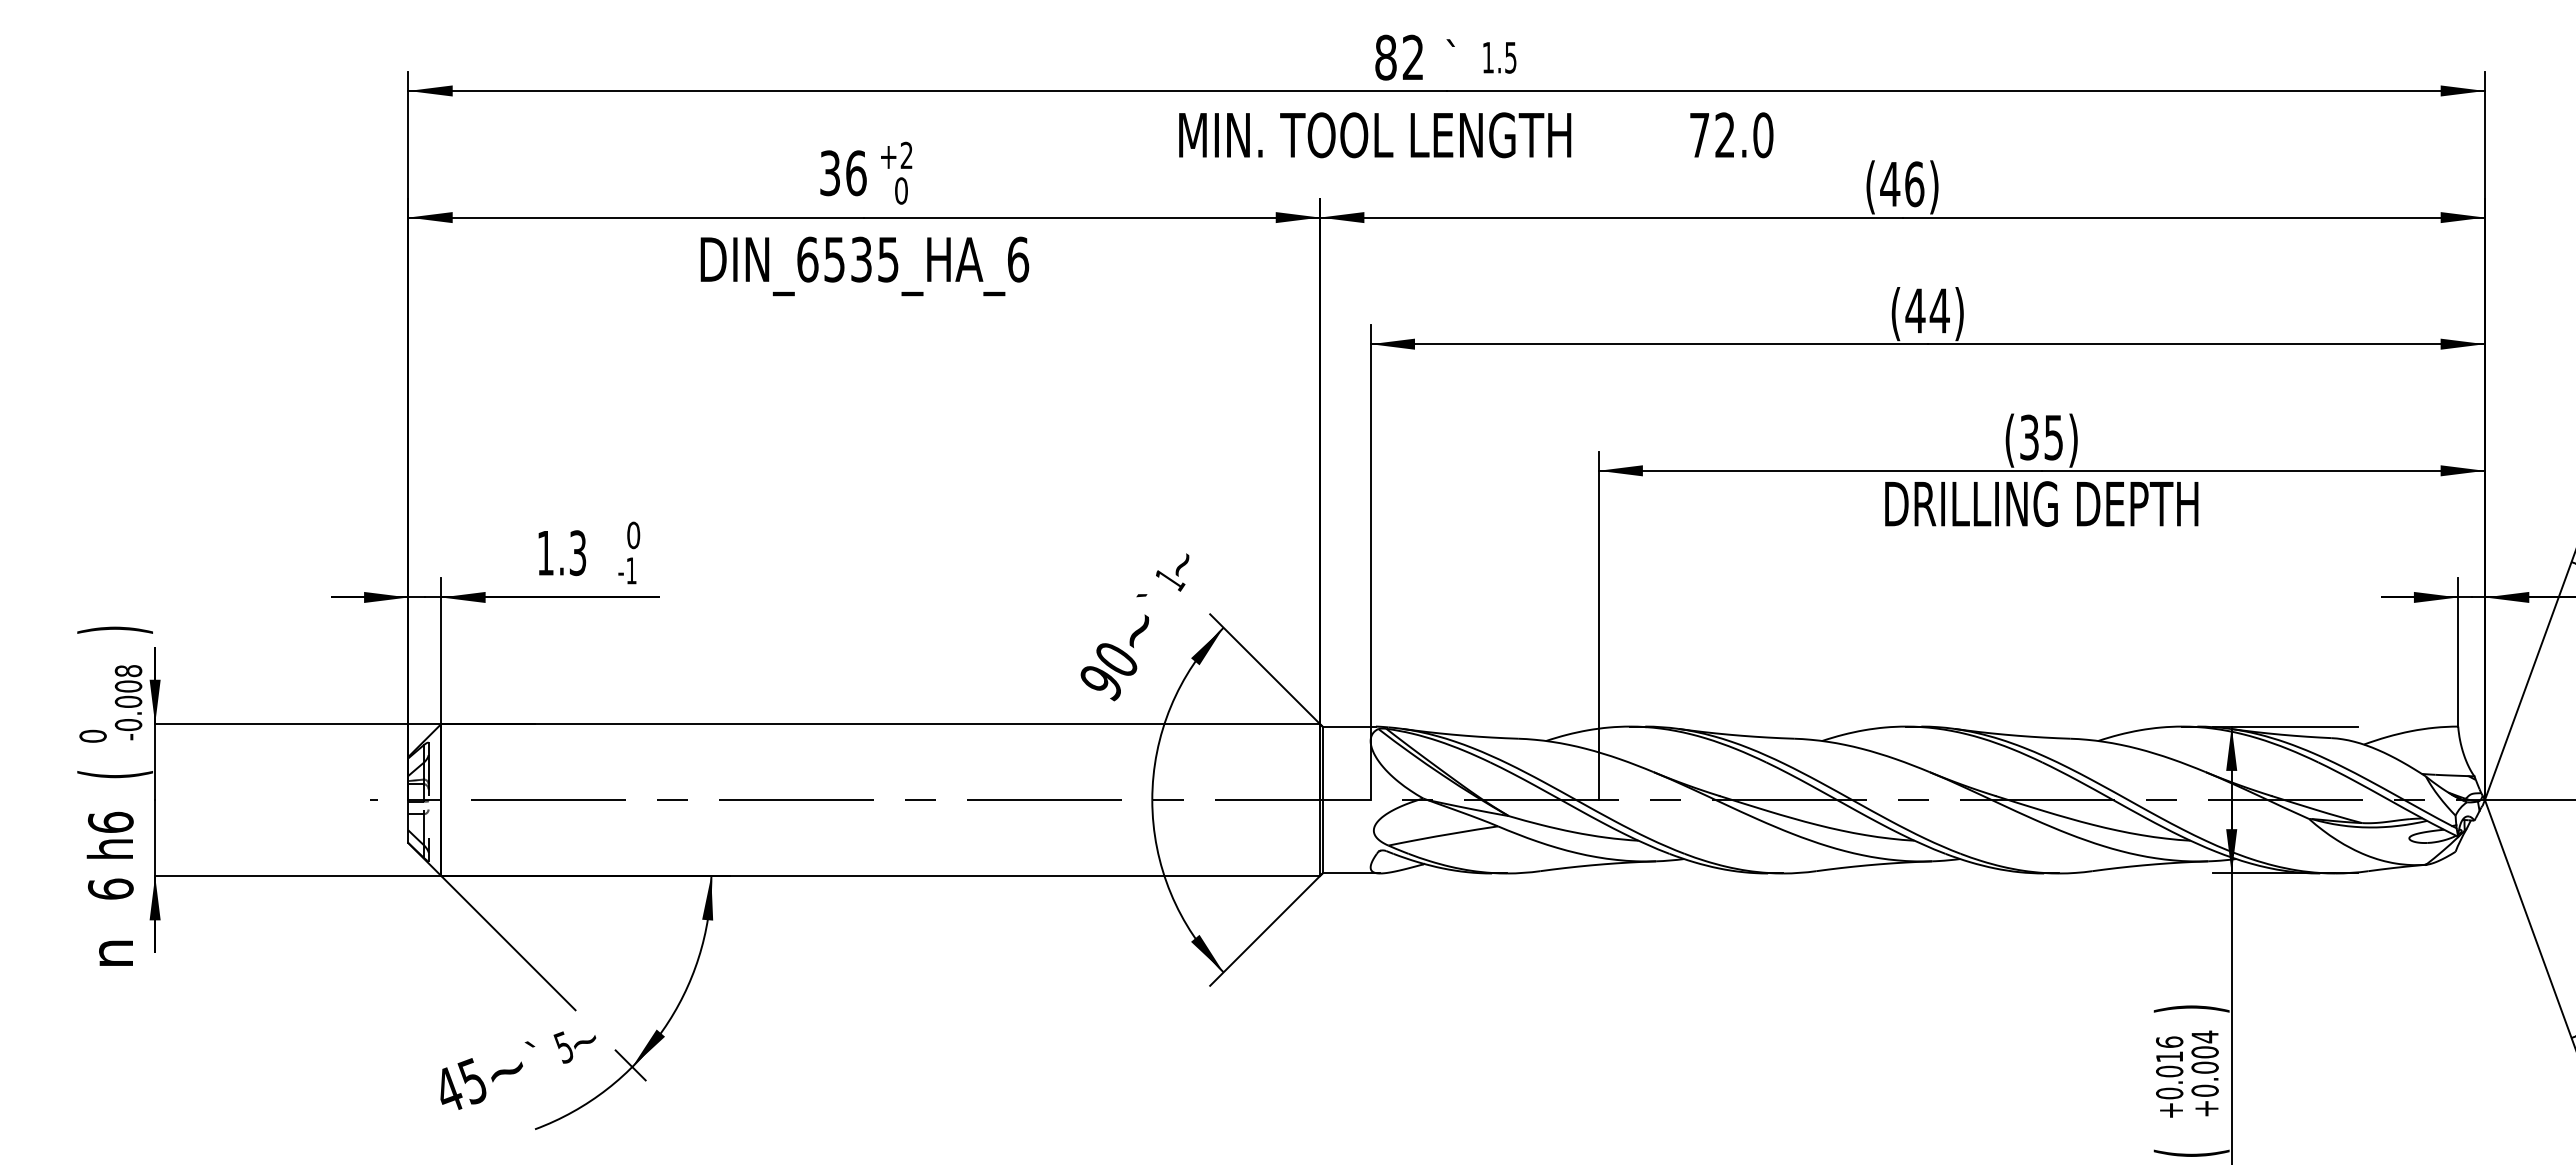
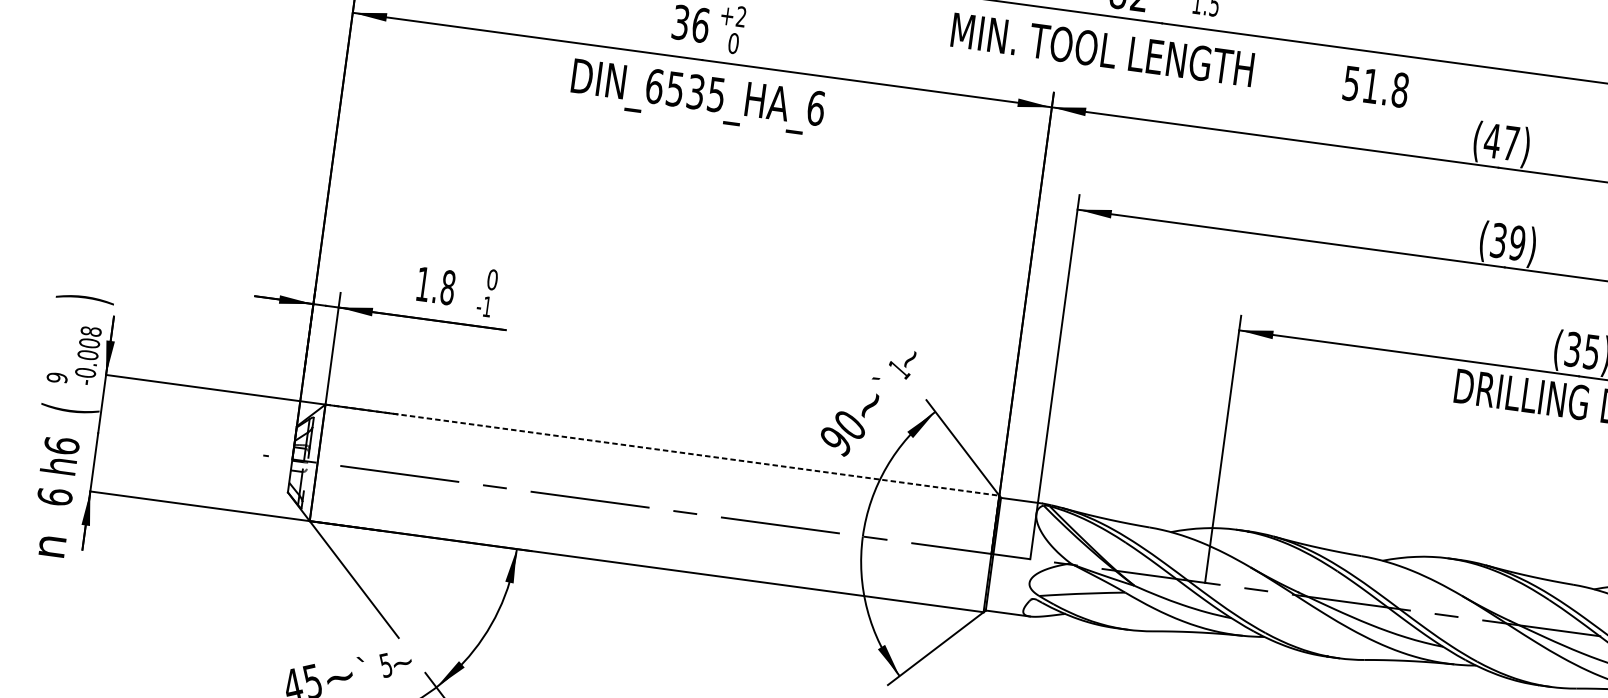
text: (1731, 135) -> (1375, 87), 72.0 -> 51.8
text: (1914, 184) -> (1511, 143), (46) -> (47)
text: (1927, 310) -> (1508, 241), (44) -> (39)
text: (577, 553) -> (447, 287), 1.3 -> 1.8
line: (881, 724) -> (663, 450), solid -> dashed
text: (92, 735) -> (56, 377), 0 -> 9

